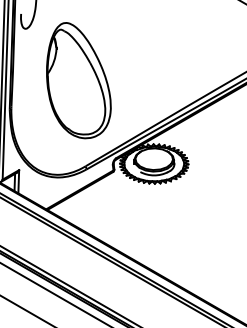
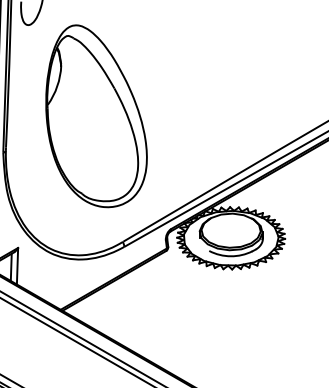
part: (78, 80) -> (95, 116), moved

